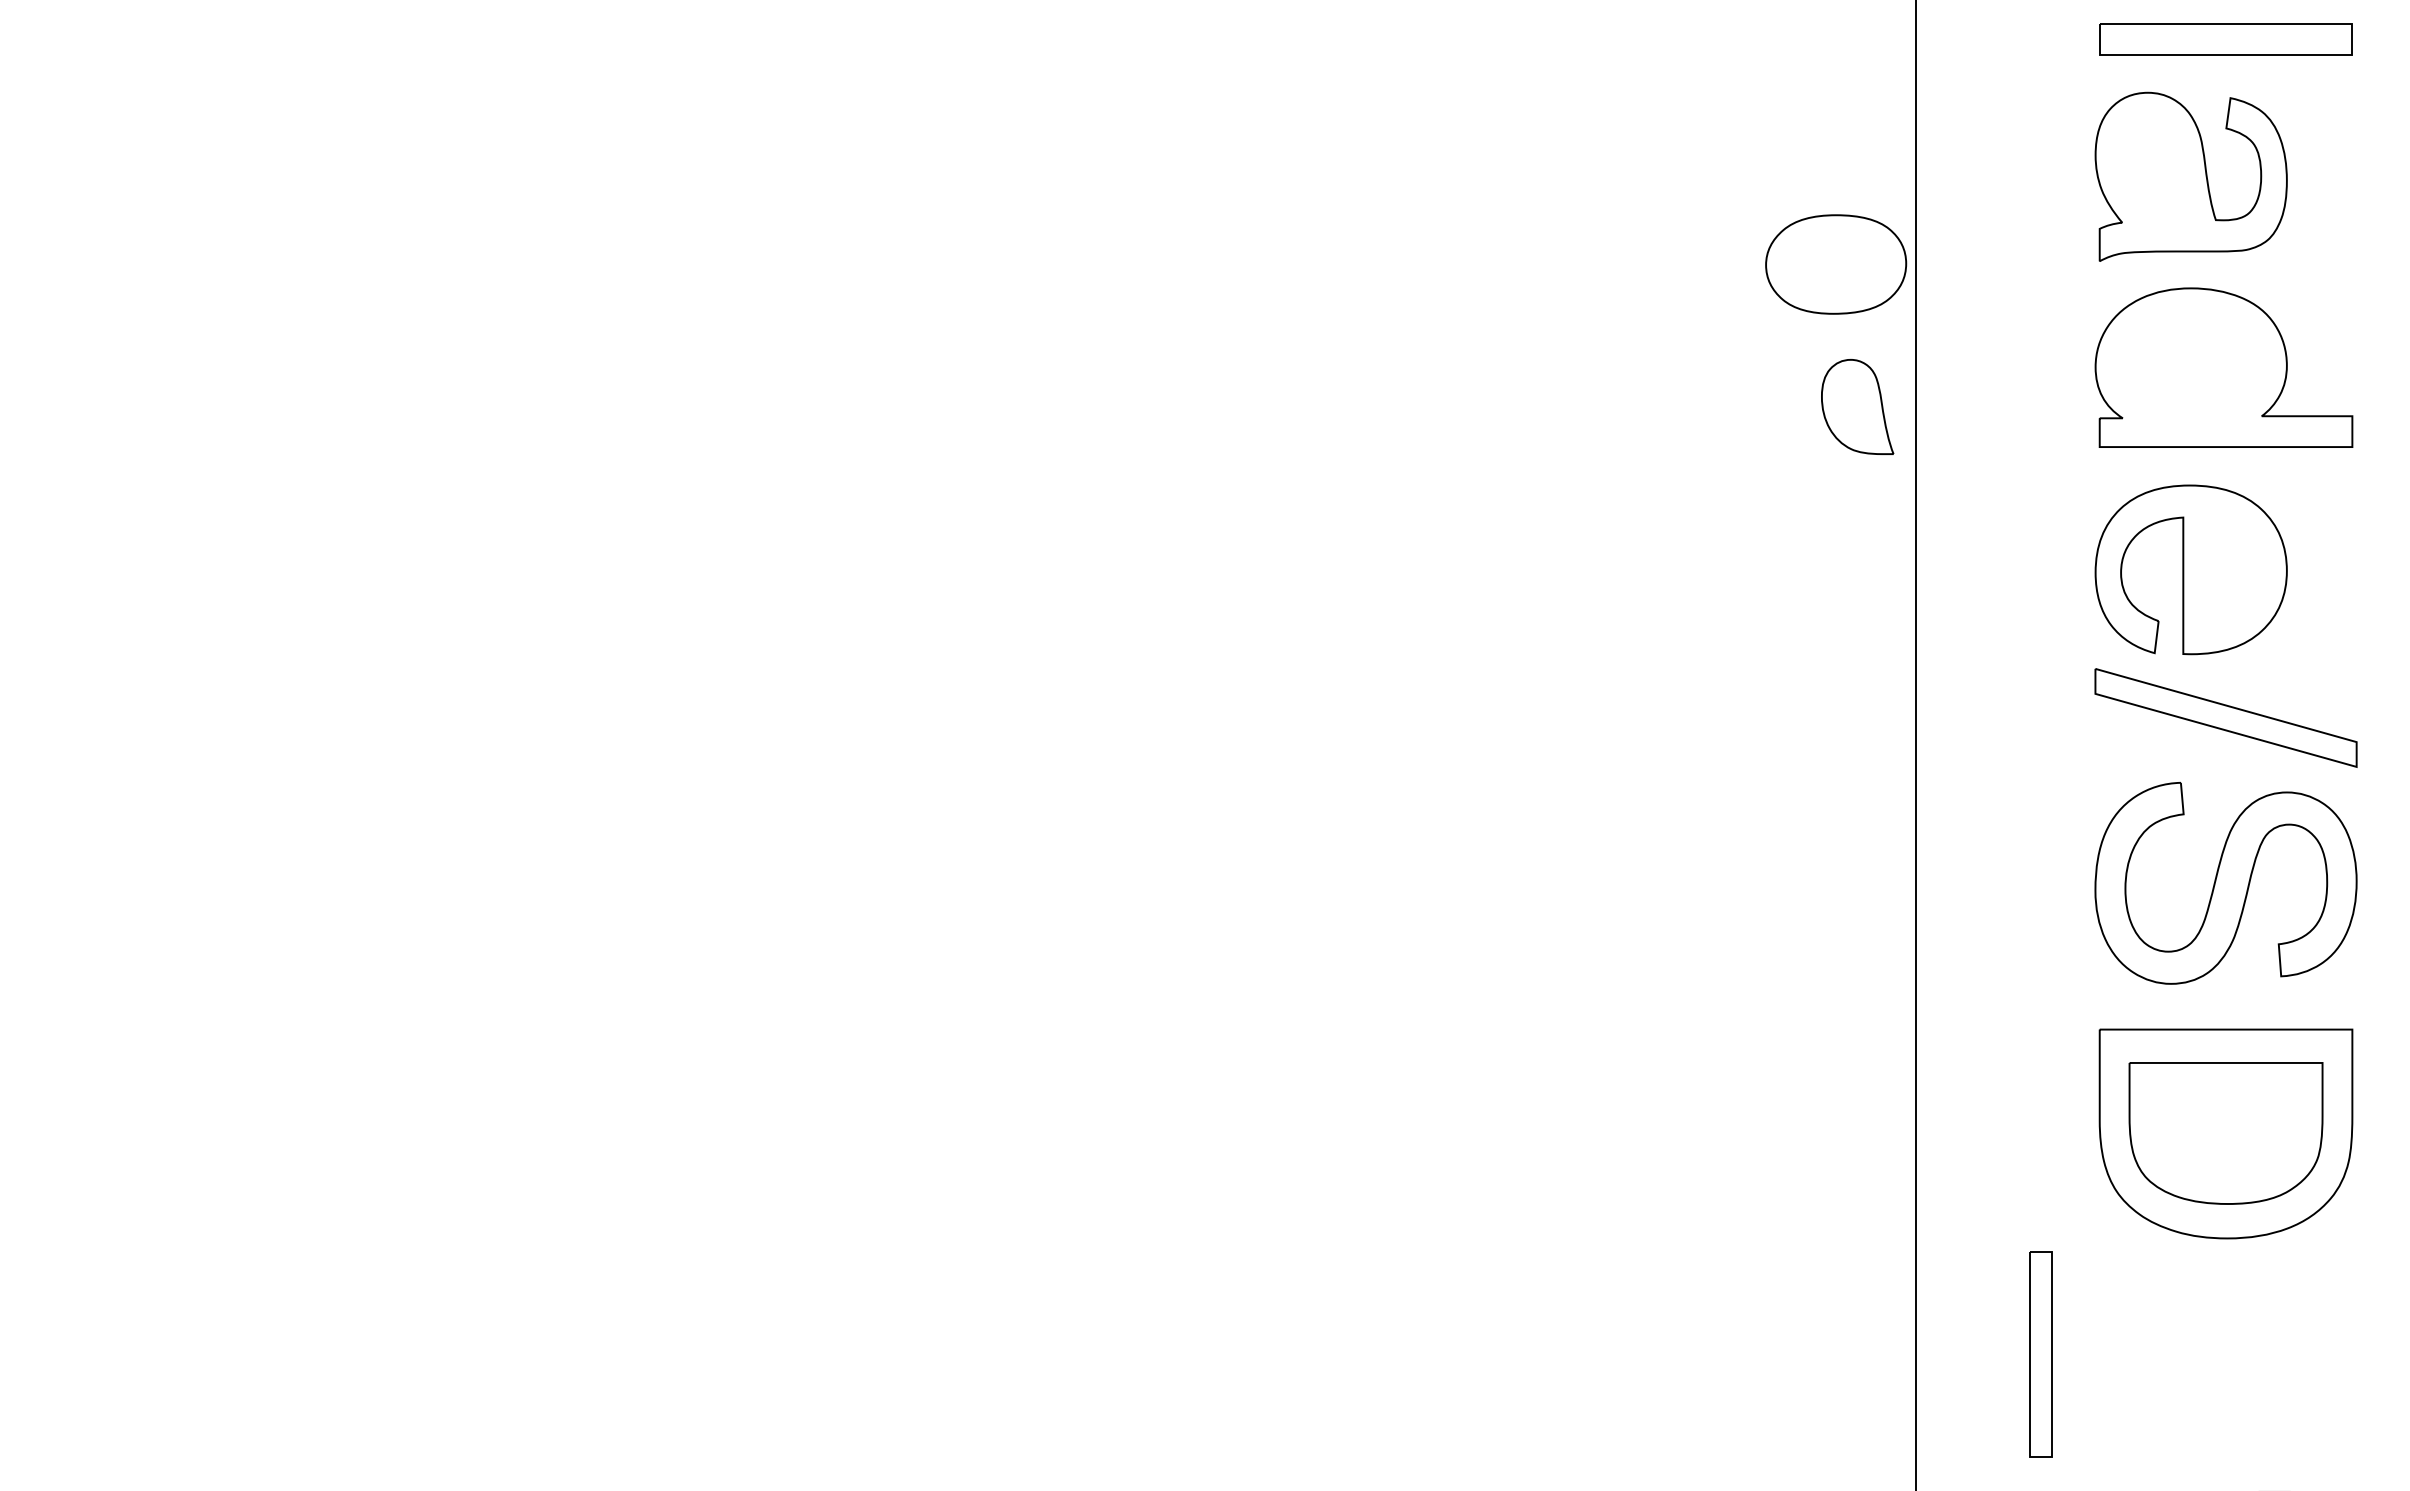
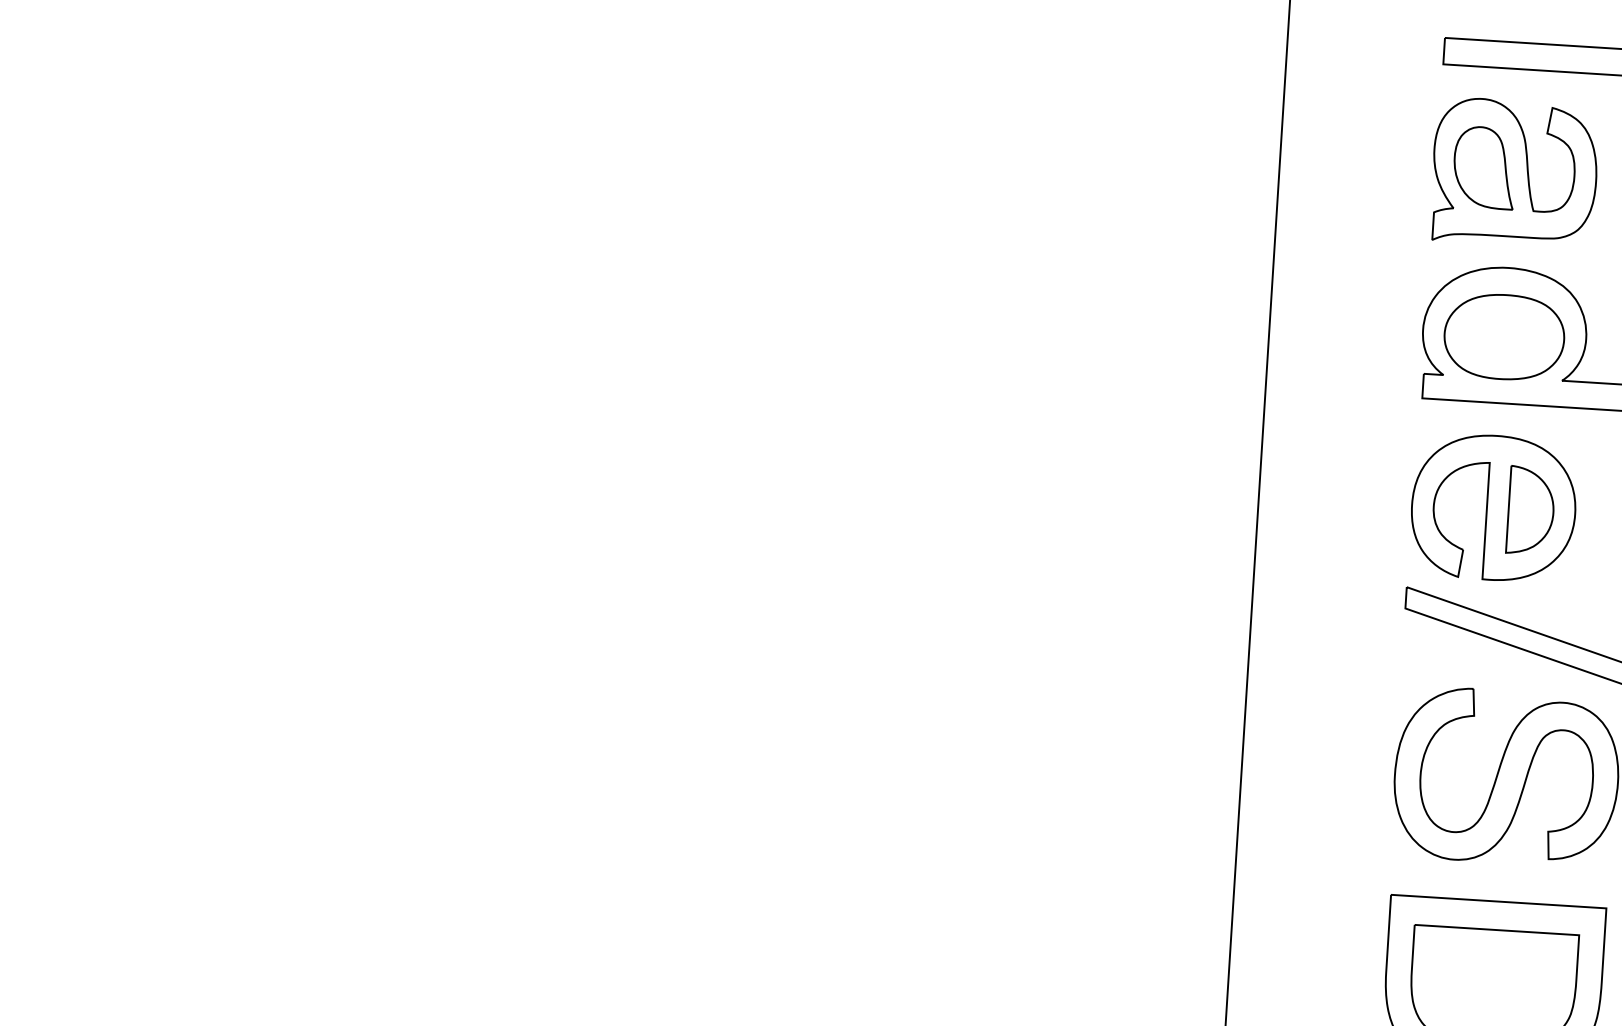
part: (1836, 264) -> (1504, 337), moved
part: (1857, 406) -> (1484, 167), moved
part: (2235, 570) -> (1531, 510), added

